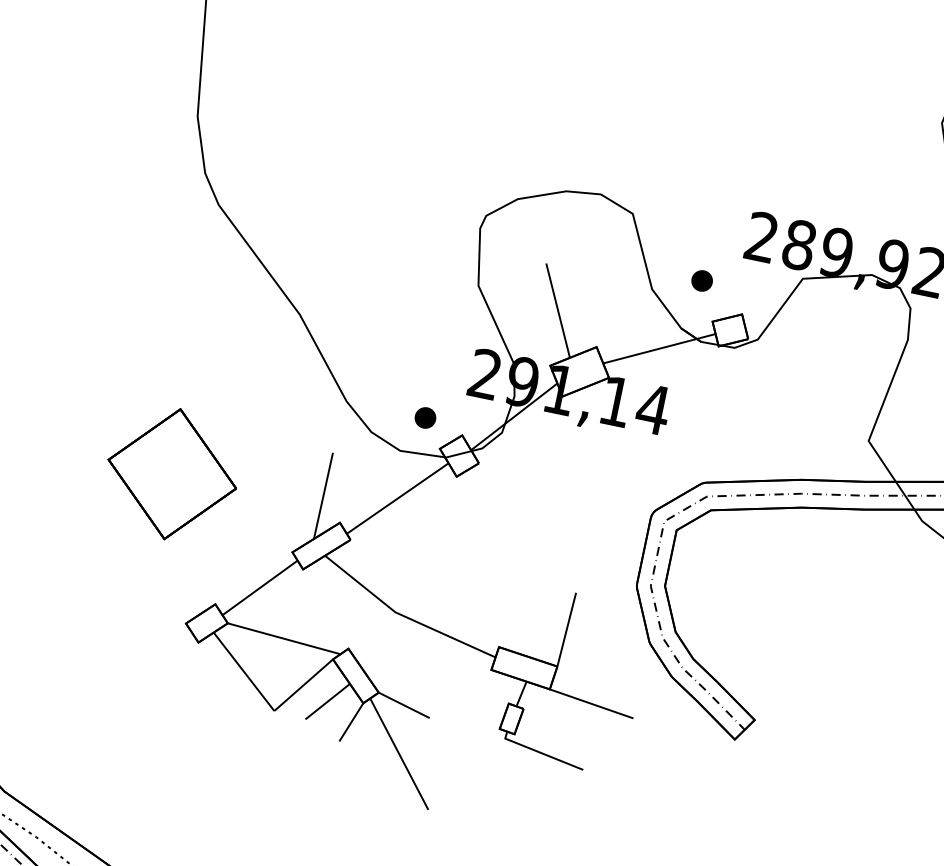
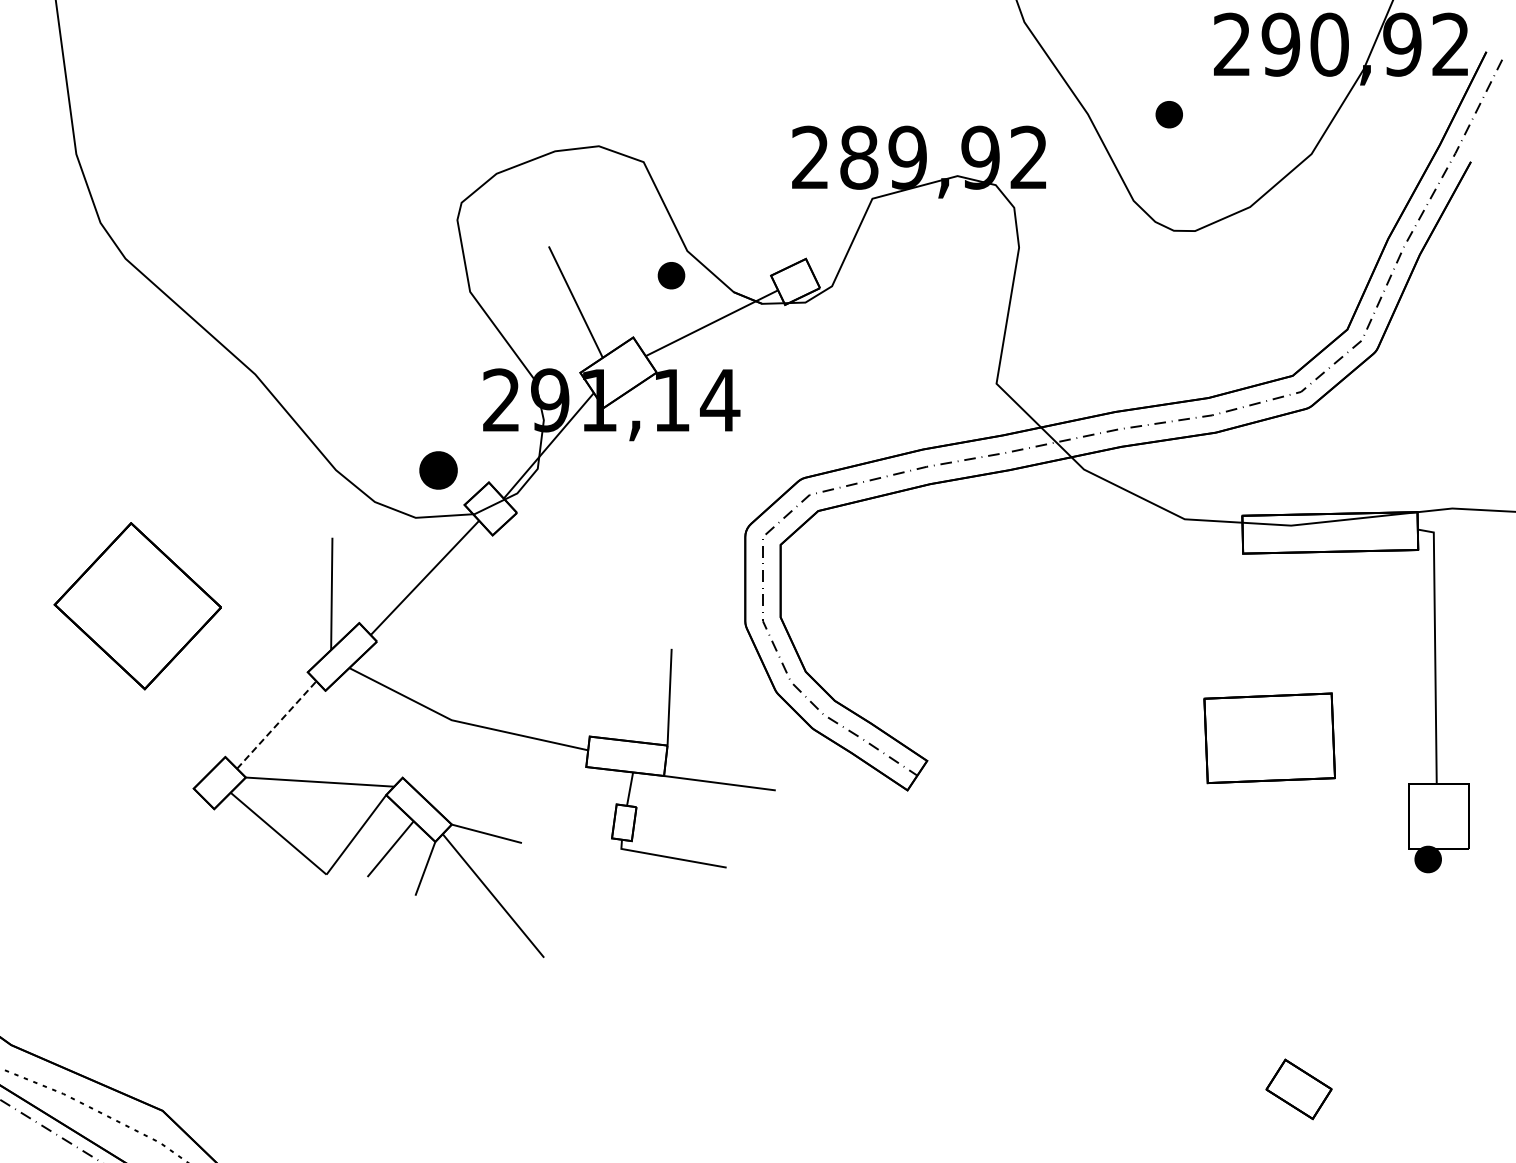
part: (702, 280) -> (671, 275), moved
part: (425, 417) -> (438, 469), size x1.4
line: (260, 587) -> (277, 724), solid -> dashed

